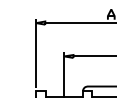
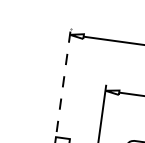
line: (36, 52) -> (64, 79), solid -> dashed

